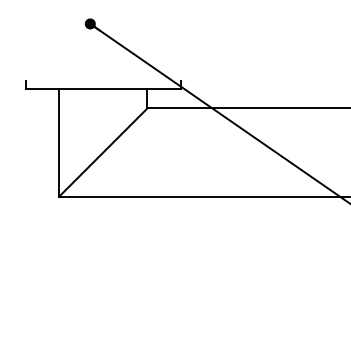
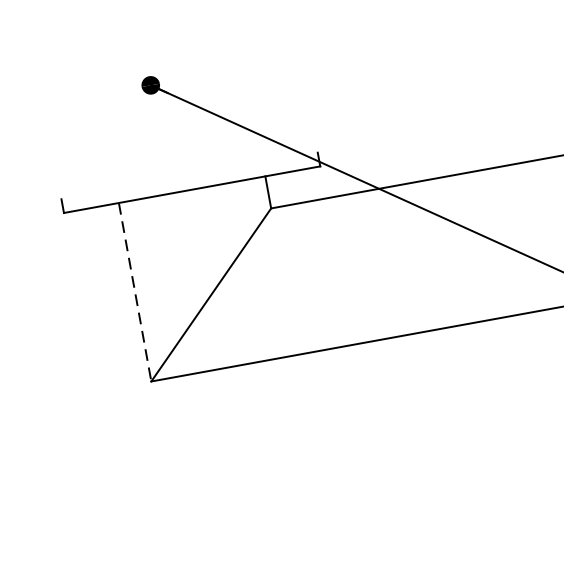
line: (59, 142) -> (135, 291), solid -> dashed

